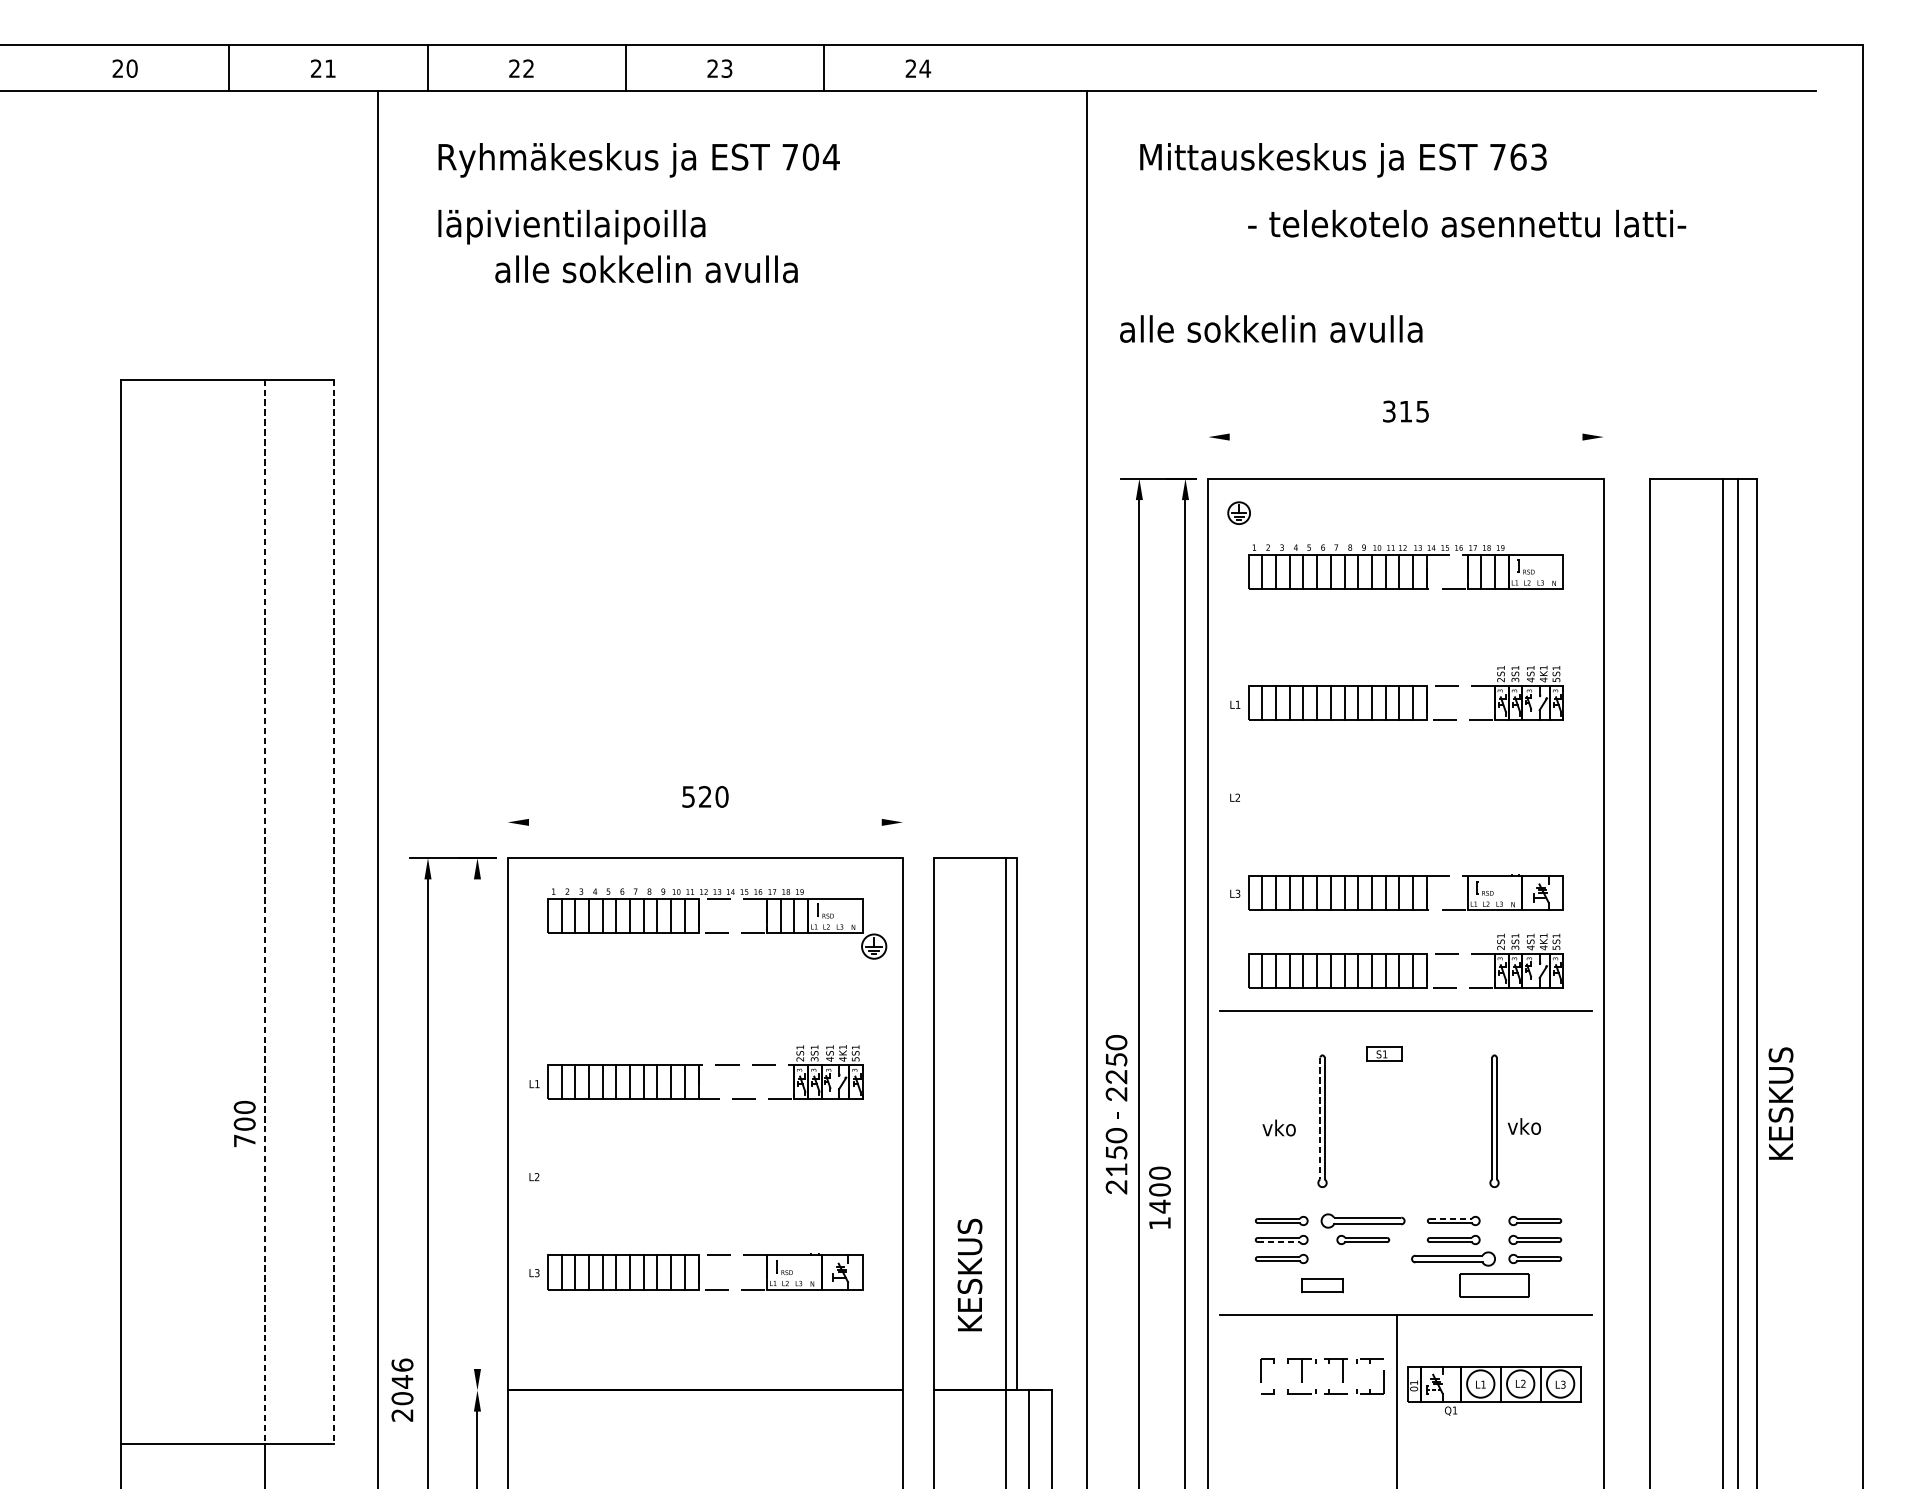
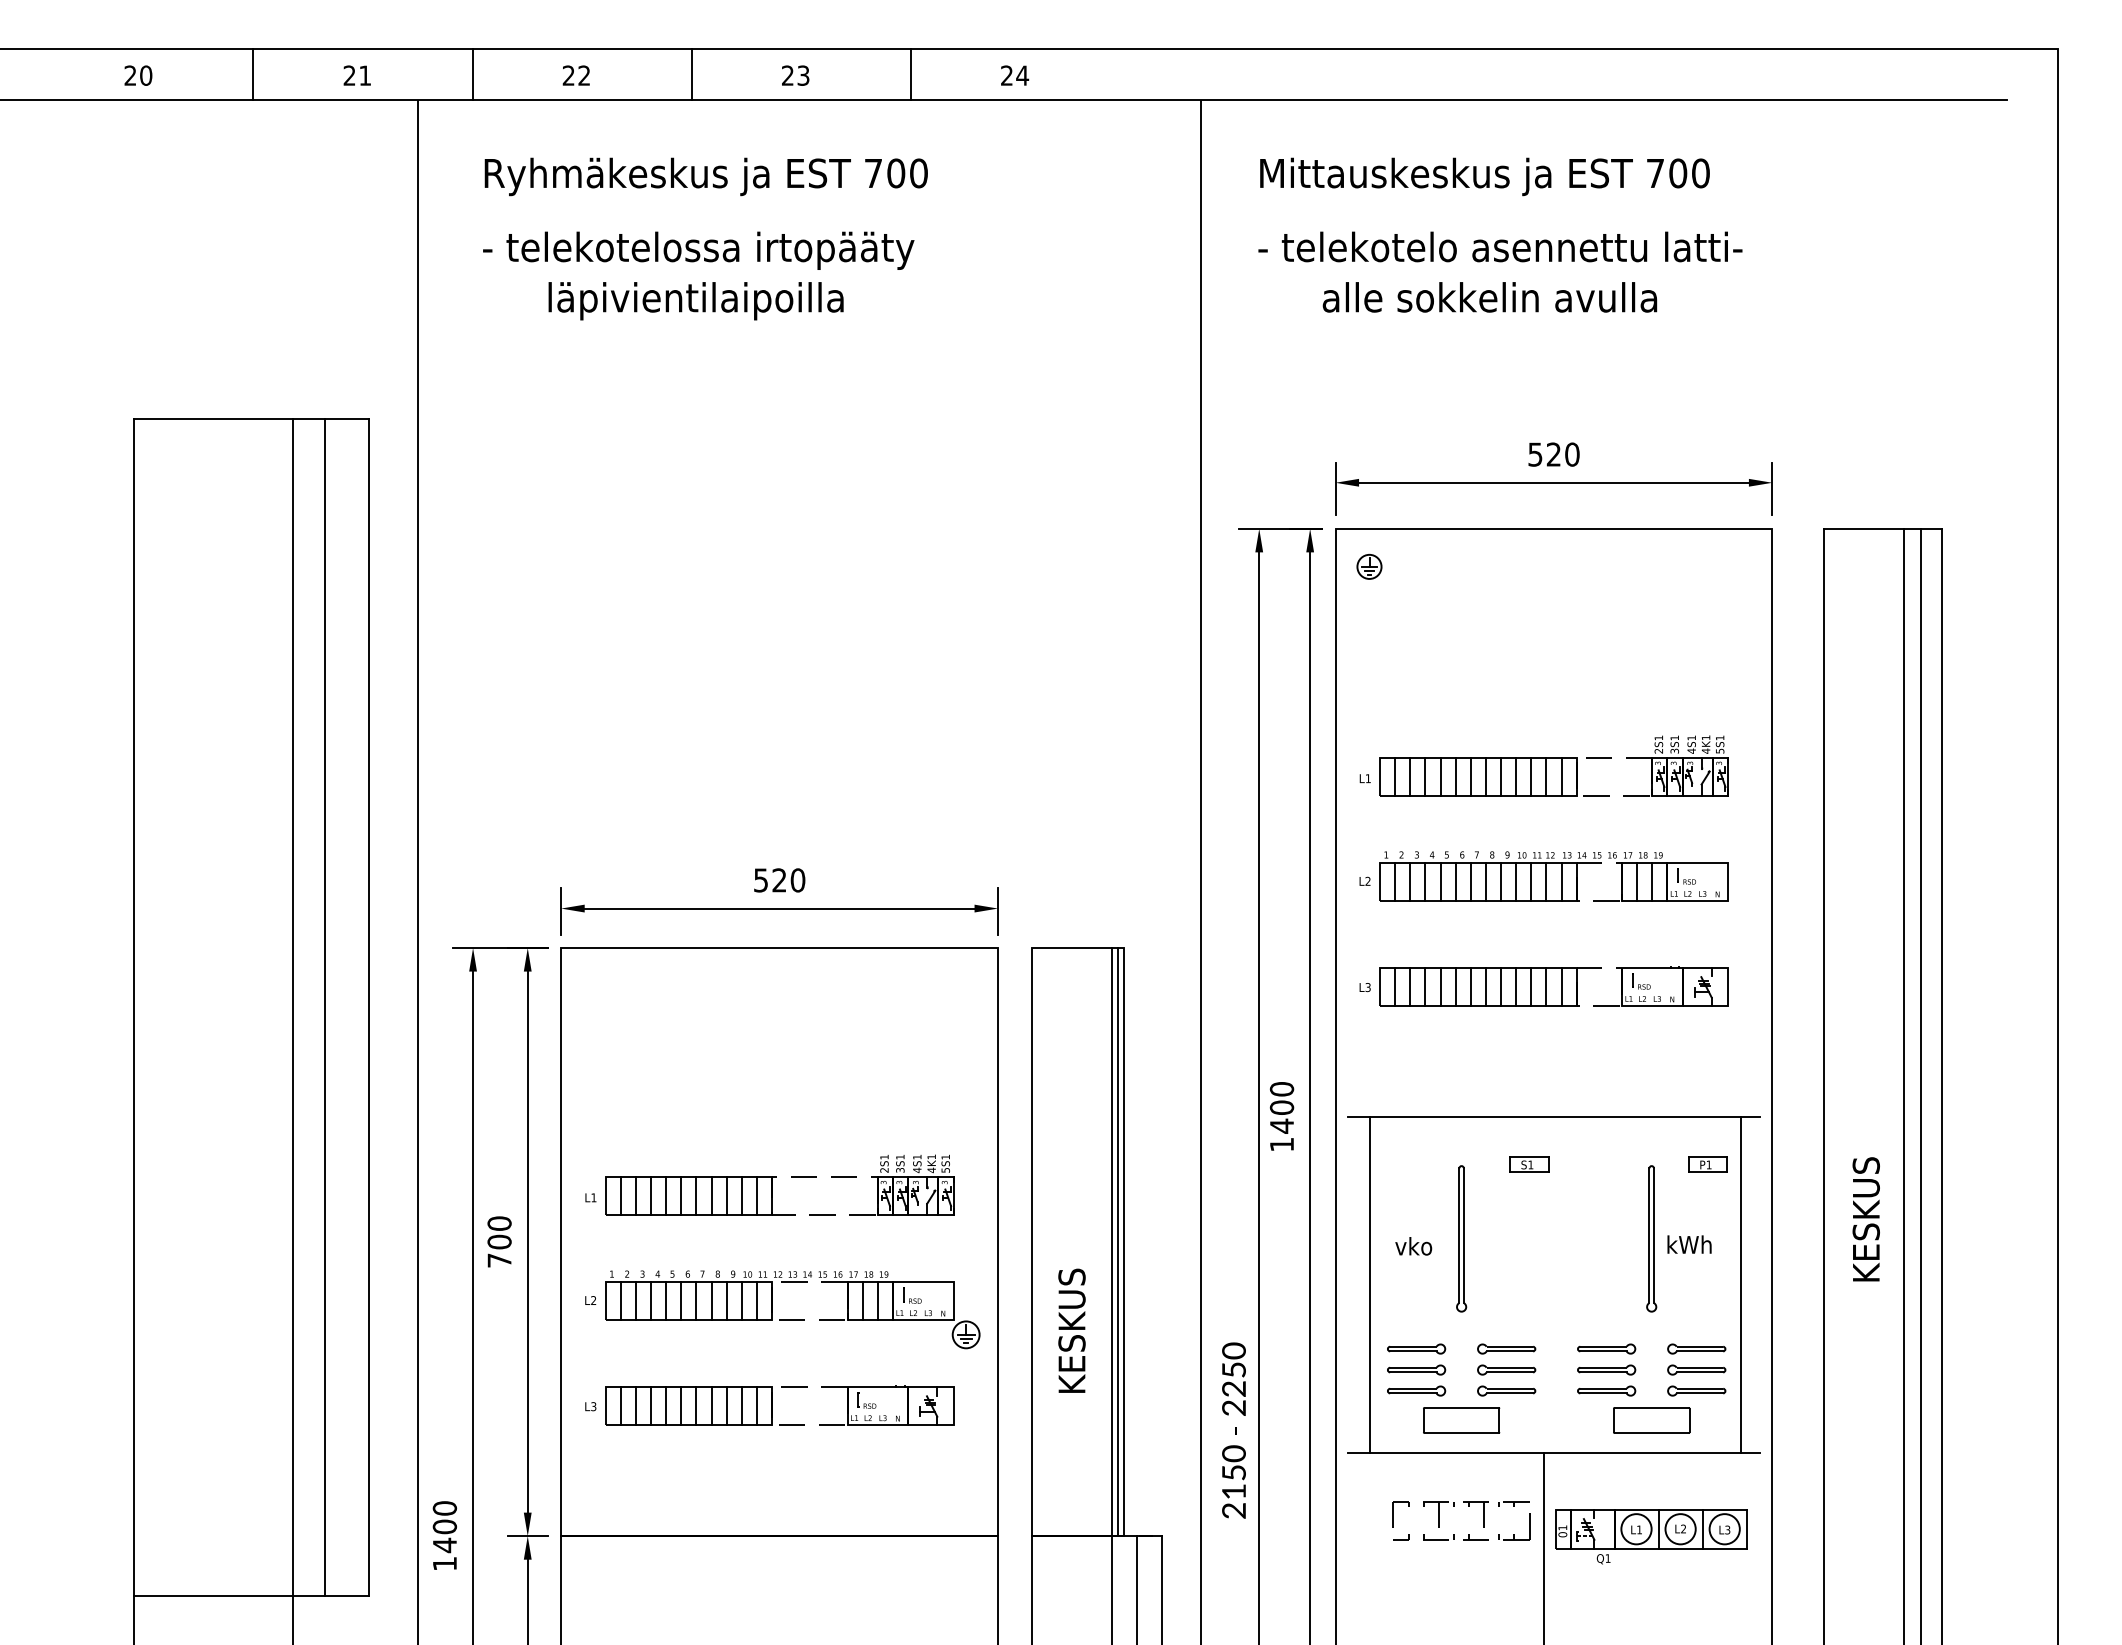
text: (831, 157) -> (918, 173), 704 -> 700
text: (1528, 157) -> (1689, 173), 763 -> 700
text: (1467, 223) -> (1500, 246), moved
text: (631, 226) -> (698, 250), läpivientilaipoilla -> - telekotelossa irtopääty
text: (646, 273) -> (714, 301), alle sokkelin avulla -> läpivientilaipoilla
text: (1270, 329) -> (1489, 297), moved
text: (1406, 411) -> (1554, 454), 315 -> 520
line: (1405, 436) -> (1553, 482), added
line: (1208, 442) -> (1335, 488), added
line: (1603, 442) -> (1772, 488), added
part: (1405, 567) -> (1553, 876), moved
line: (705, 822) -> (779, 908), added
line: (508, 825) -> (561, 911), added
line: (903, 825) -> (998, 911), added
line: (265, 911) -> (293, 1007), dashed -> solid
line: (294, 911) -> (325, 1007), added
line: (334, 911) -> (369, 1007), dashed -> solid
part: (717, 932) -> (792, 1319), moved
part: (1405, 960) -> (1553, 1061), removed
part: (1545, 1053) -> (1707, 1164), added
text: (1780, 1103) -> (1865, 1219), moved
text: (1116, 1114) -> (1233, 1430), moved
line: (1320, 1119) -> (1459, 1236), dashed -> solid
text: (244, 1123) -> (499, 1241), moved
line: (477, 1123) -> (527, 1241), added
line: (1012, 1124) -> (1118, 1242), added
text: (1527, 1126) -> (1688, 1244), vko -> kWh
line: (1240, 1162) -> (1370, 1284), added
line: (1575, 1162) -> (1741, 1284), added
text: (1159, 1197) -> (1281, 1116), moved
line: (1450, 1218) -> (1603, 1346), dashed -> solid
part: (1363, 1220) -> (1506, 1348), size x0.62
line: (1278, 1242) -> (1413, 1372), dashed -> solid
part: (1363, 1258) -> (1506, 1390), added
part: (1453, 1258) -> (1606, 1390), size x0.62
text: (969, 1274) -> (1071, 1330), moved
part: (1322, 1285) -> (1461, 1420), size x1.67
text: (402, 1389) -> (444, 1535), 2046 -> 1400
line: (477, 1390) -> (527, 1536), added

